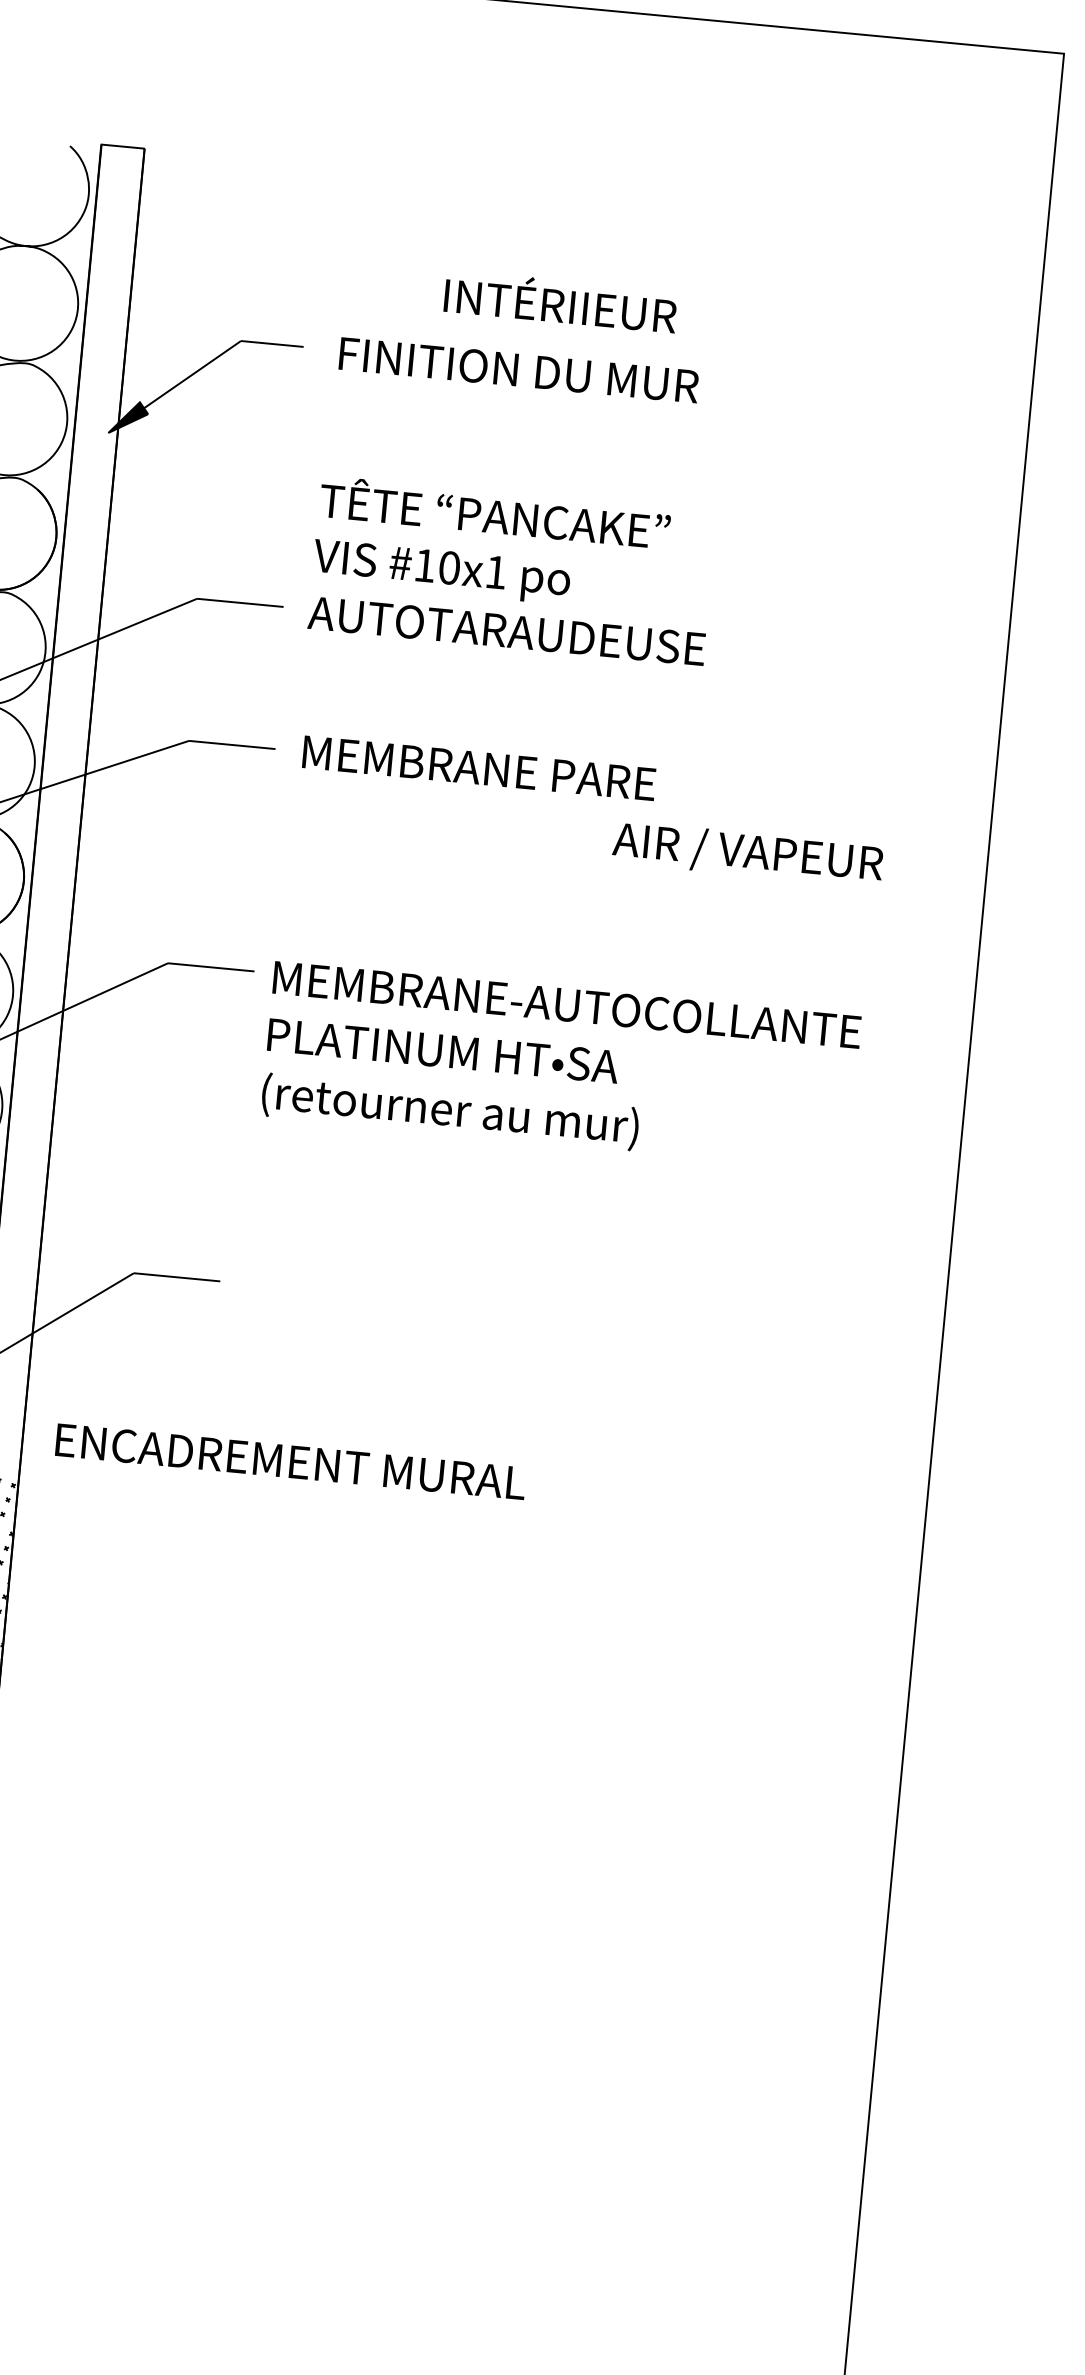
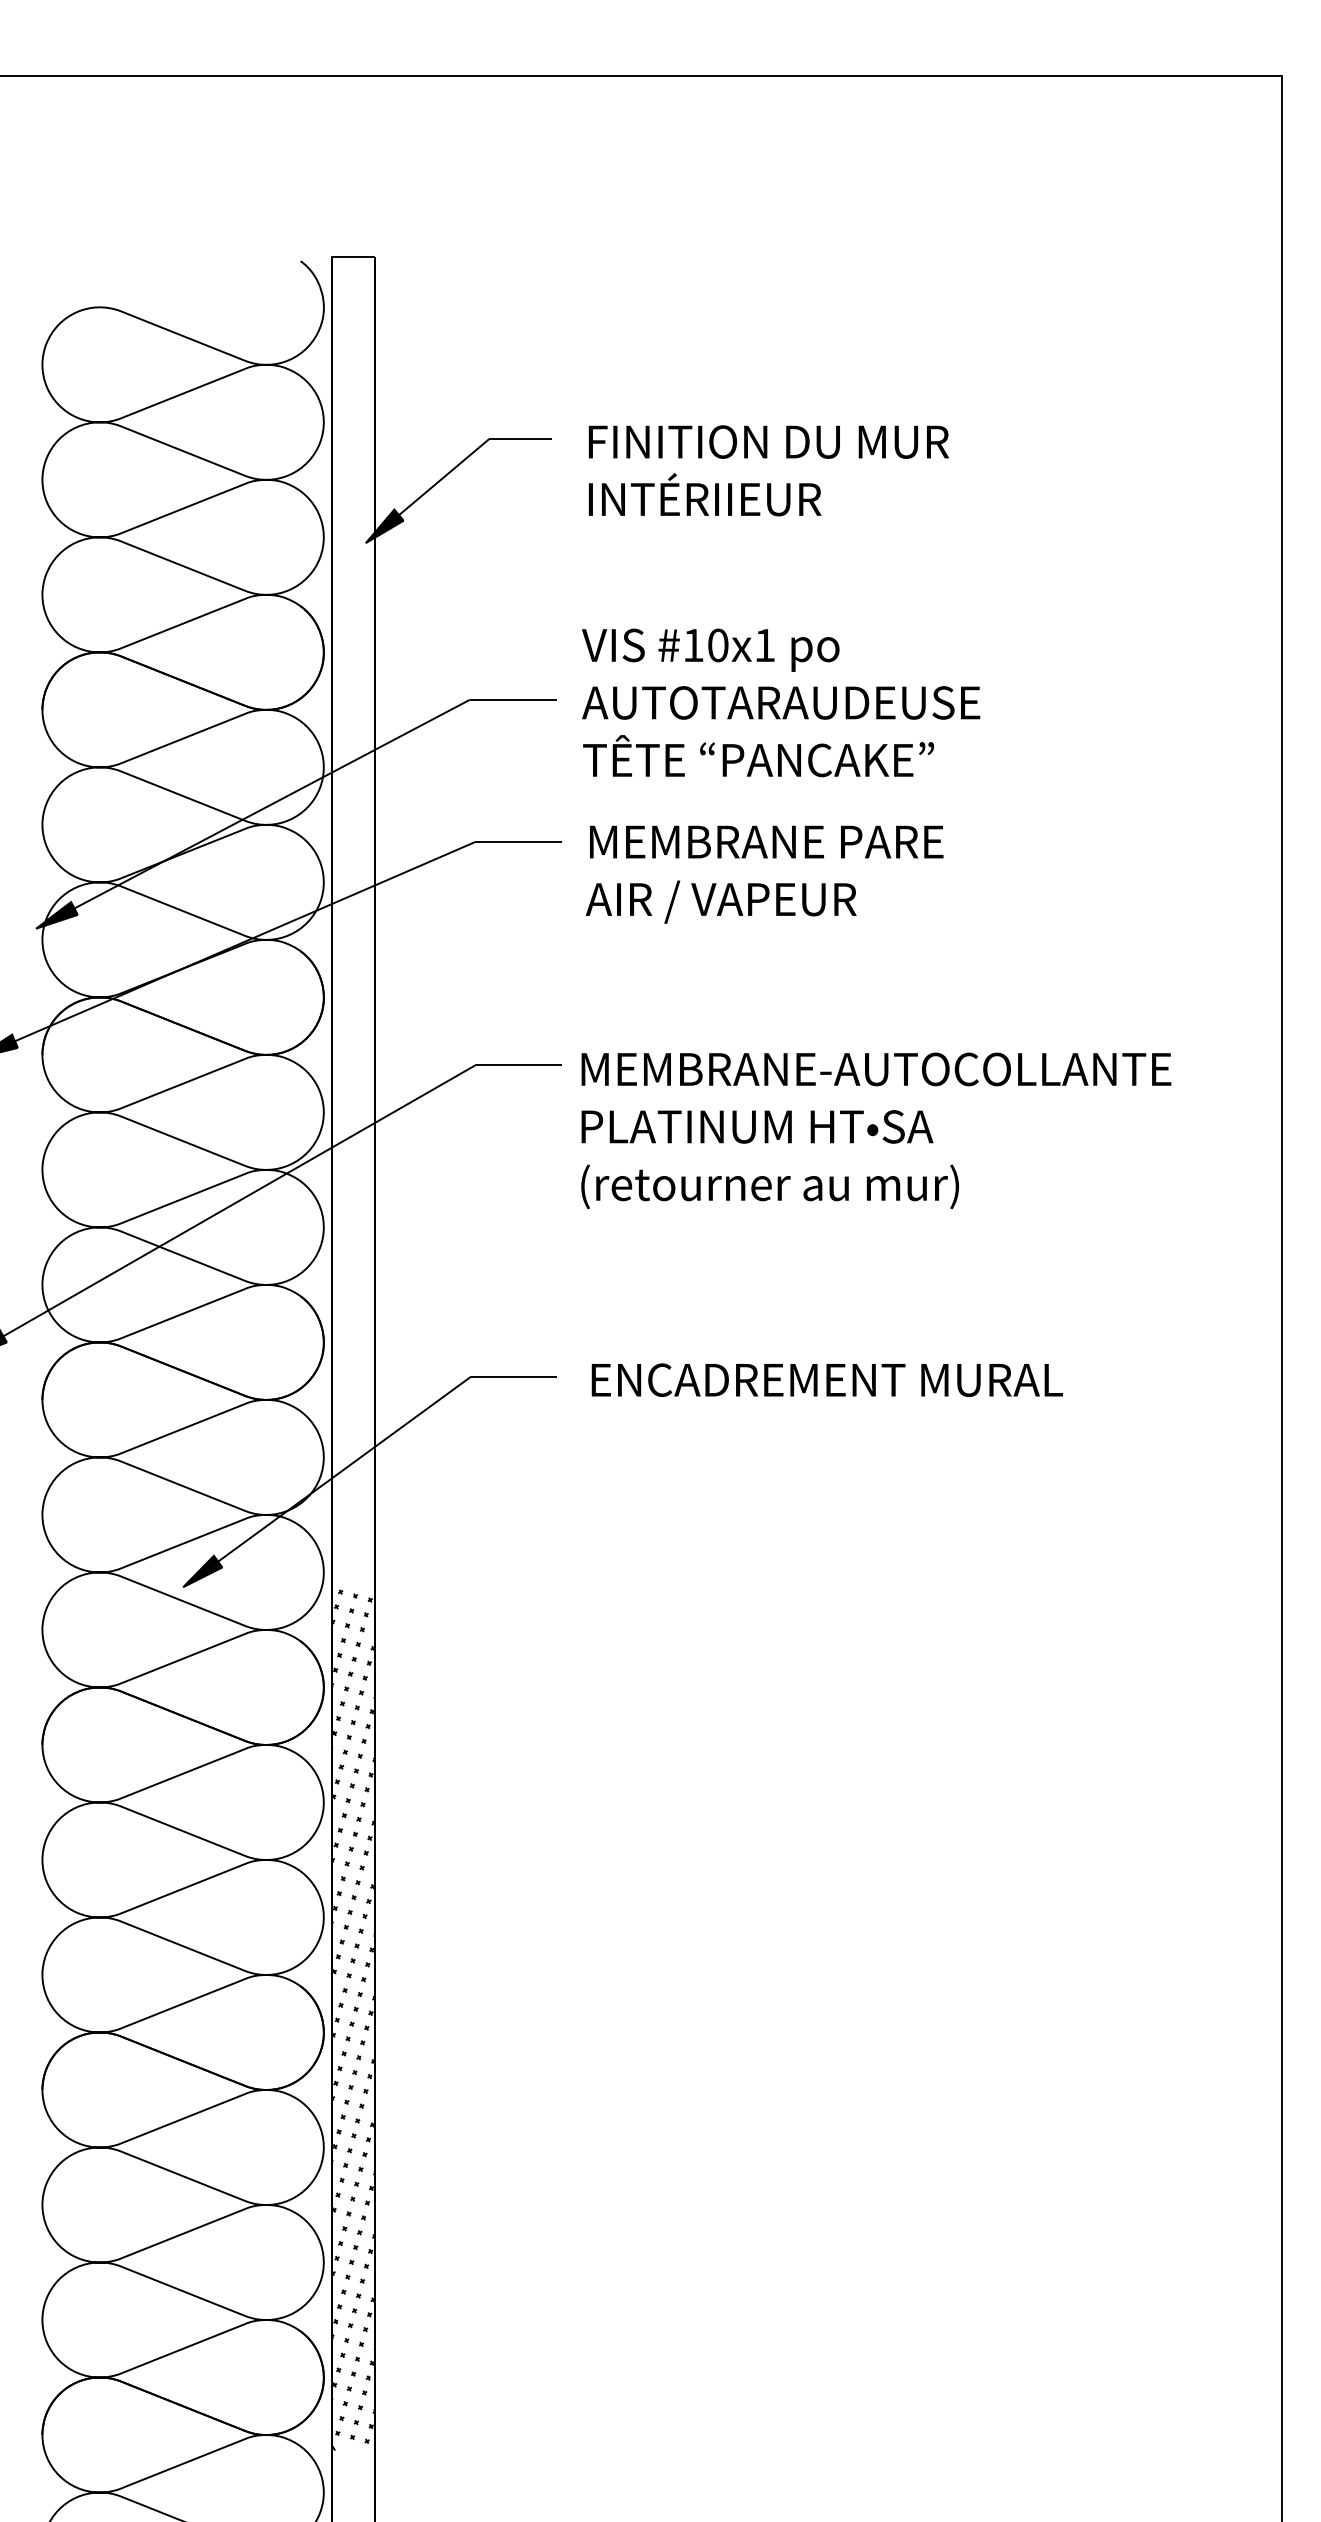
text: (560, 301) -> (704, 494), moved
text: (495, 513) -> (758, 756), moved
text: (747, 853) -> (720, 901), moved
text: (290, 1461) -> (826, 1379), moved

